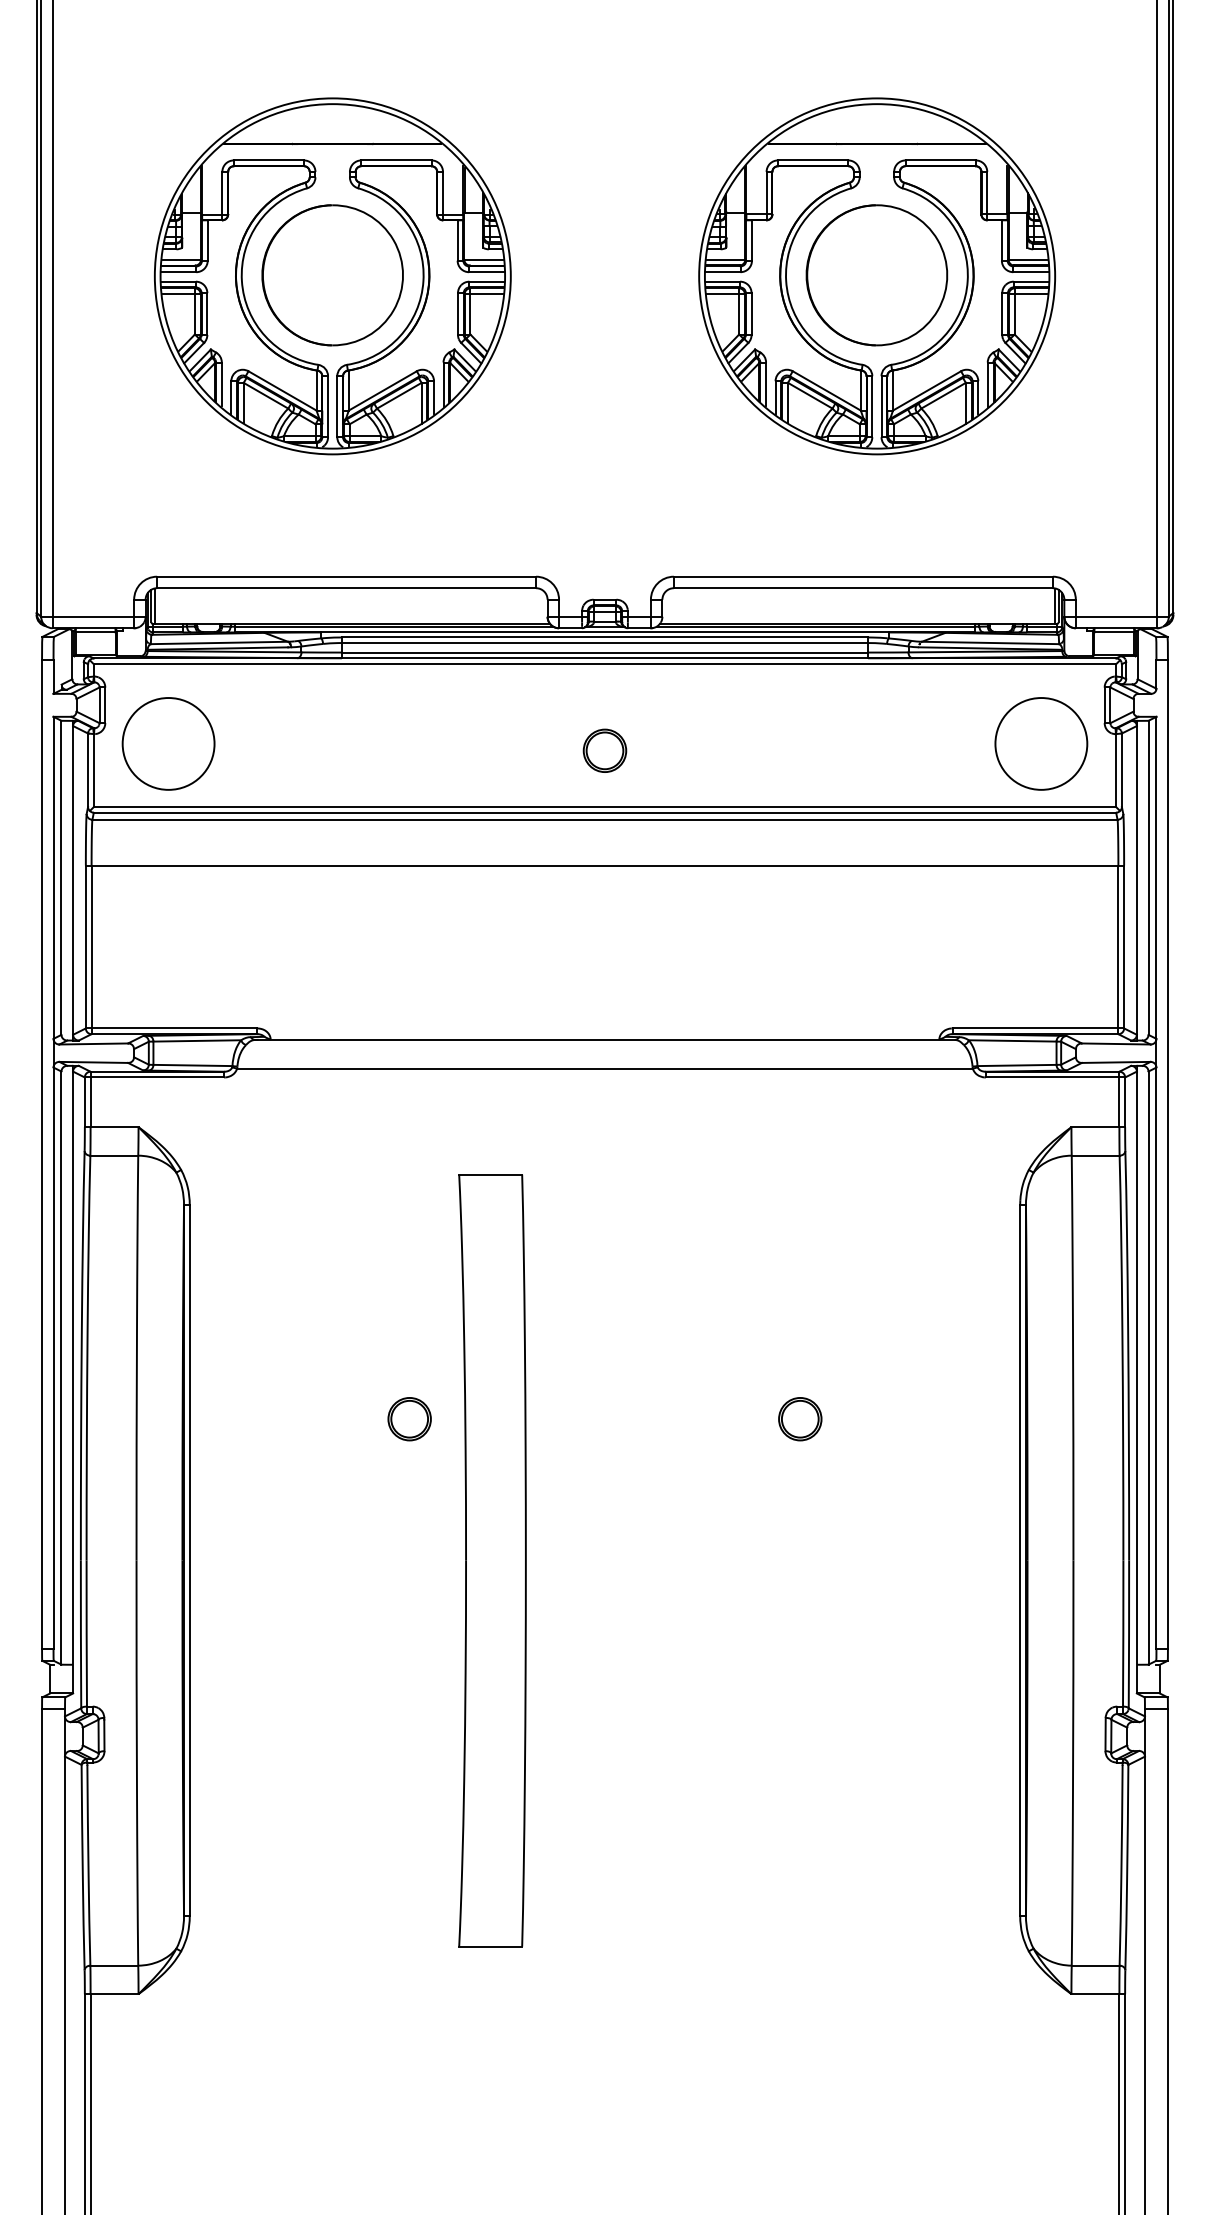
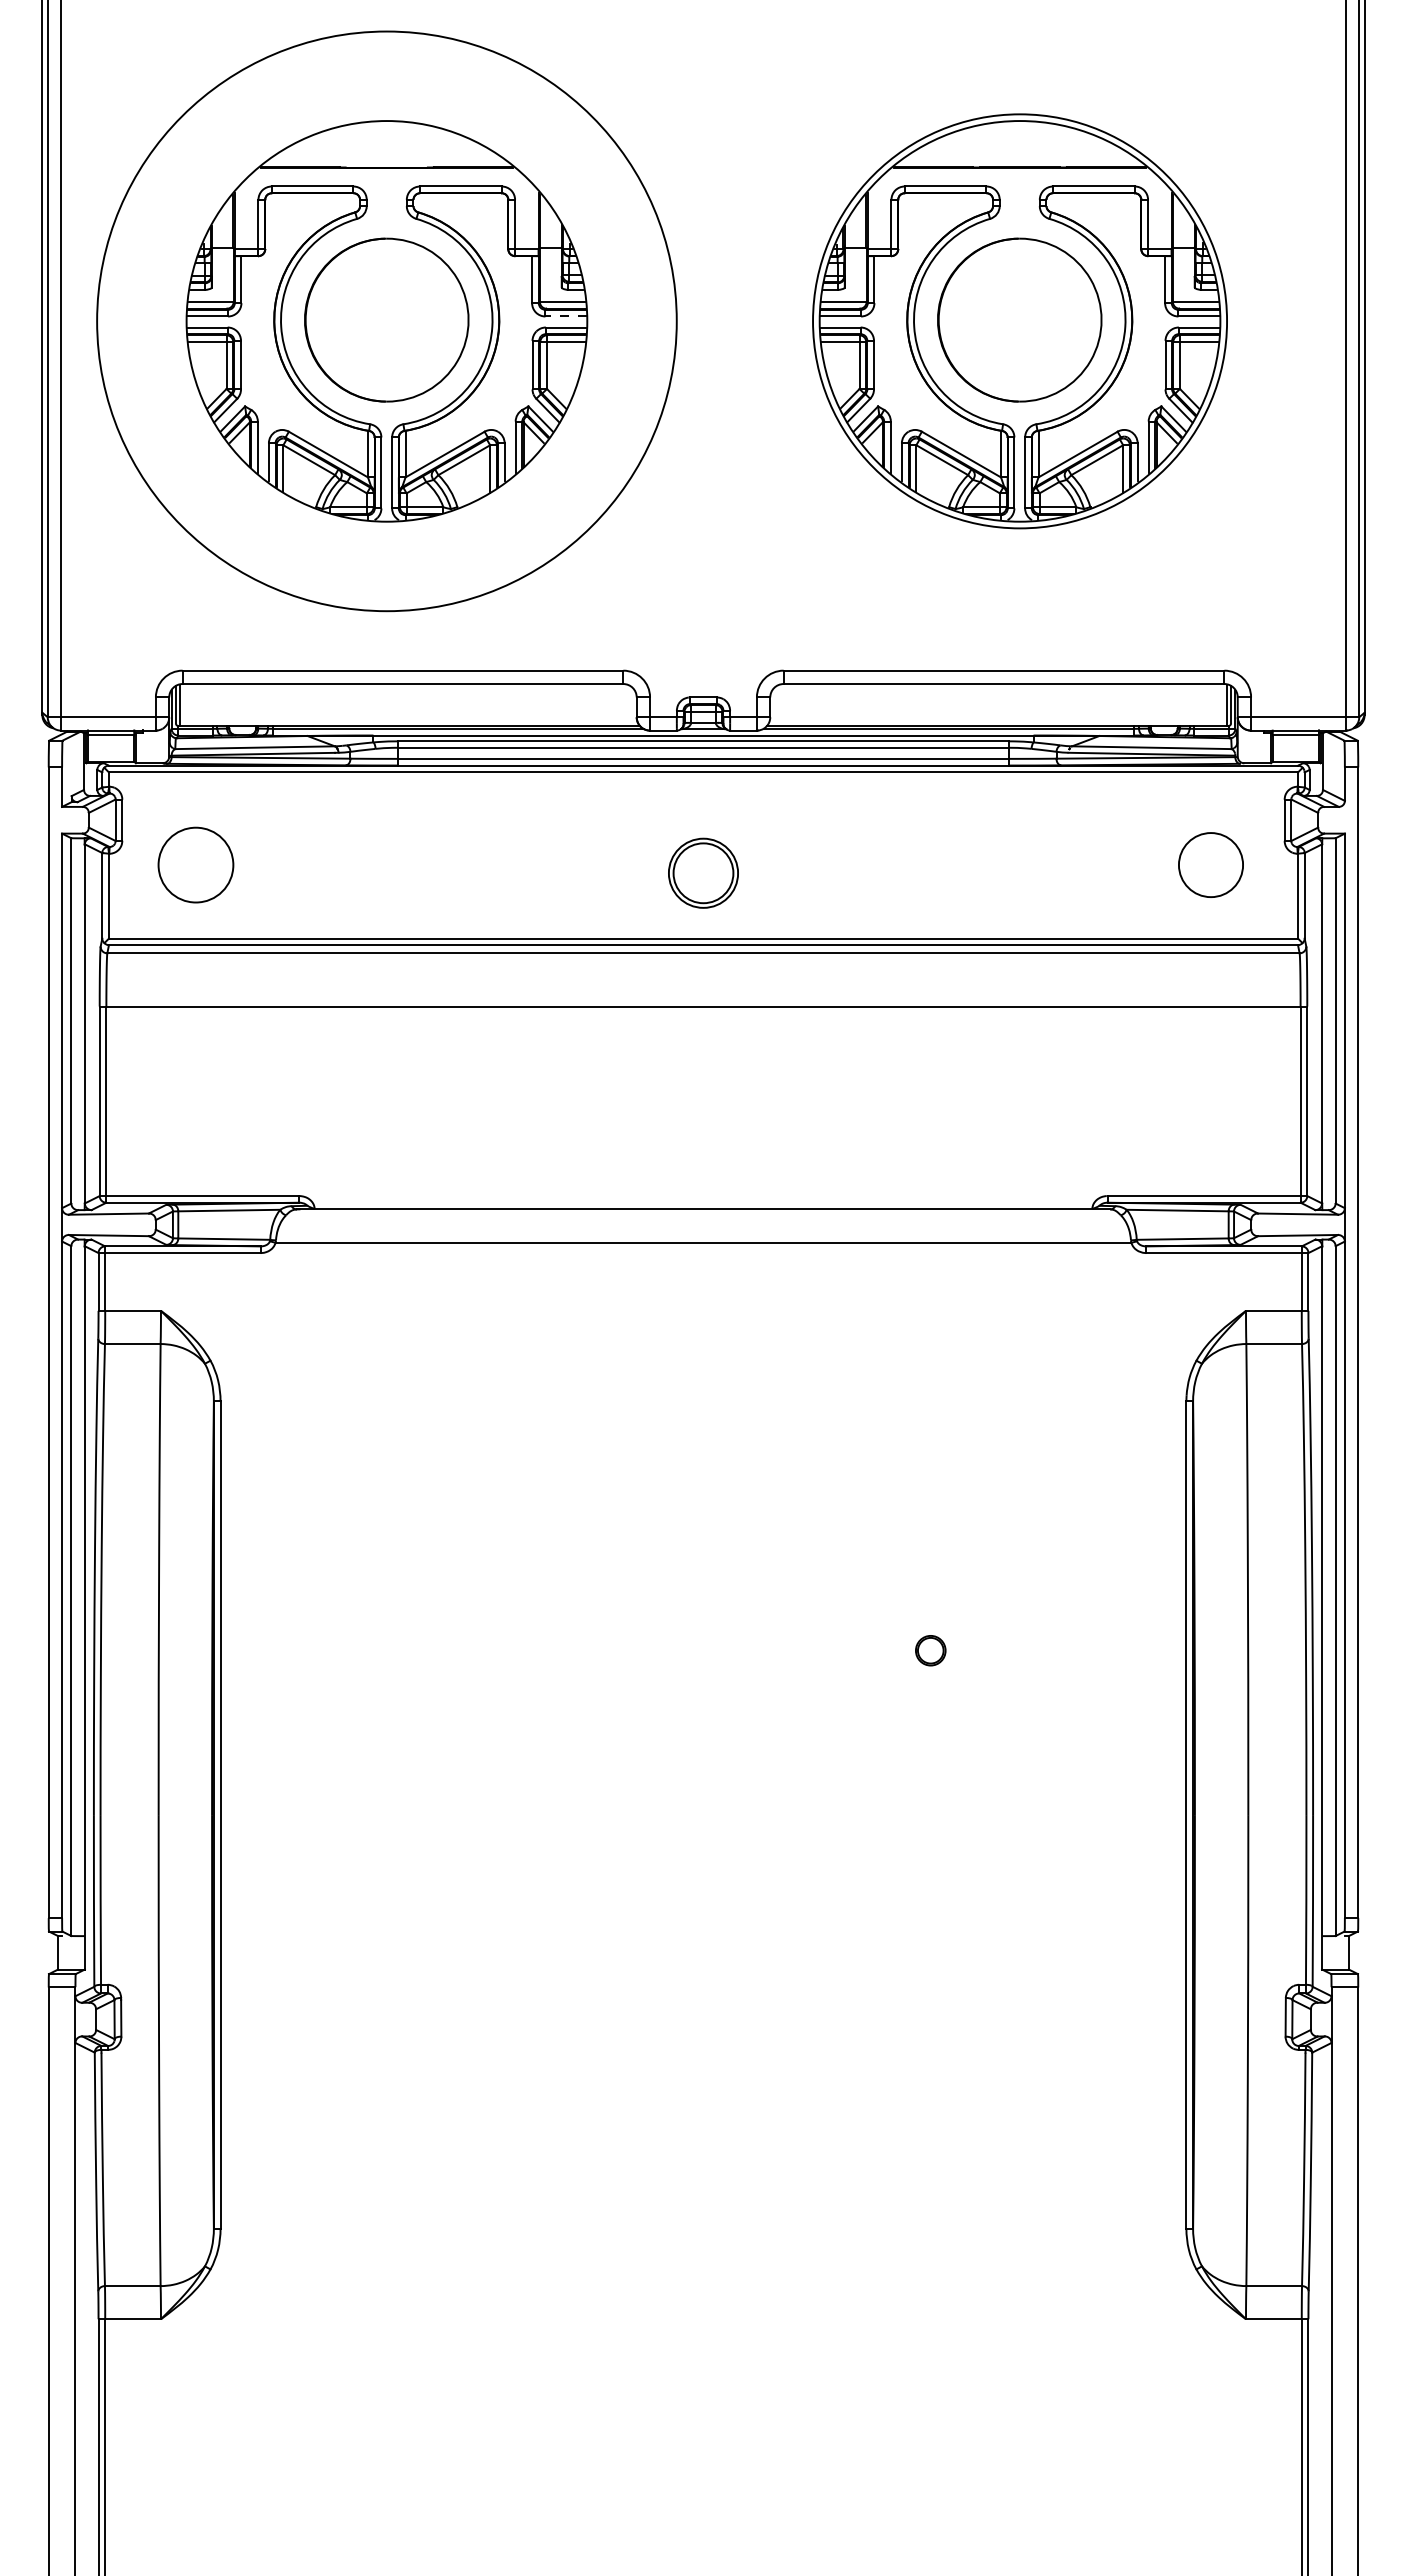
line: (487, 272) -> (566, 316), solid -> dashed
circle: (332, 276) -> (386, 321), size x1.4
circle: (168, 743) -> (195, 864), size x0.7
circle: (1040, 743) -> (1210, 864), size x0.6
part: (605, 750) -> (703, 872), size x1.4
part: (408, 1419) -> (475, 1650), removed
part: (800, 1419) -> (930, 1650), size x0.6
part: (492, 1560) -> (572, 1814), removed

